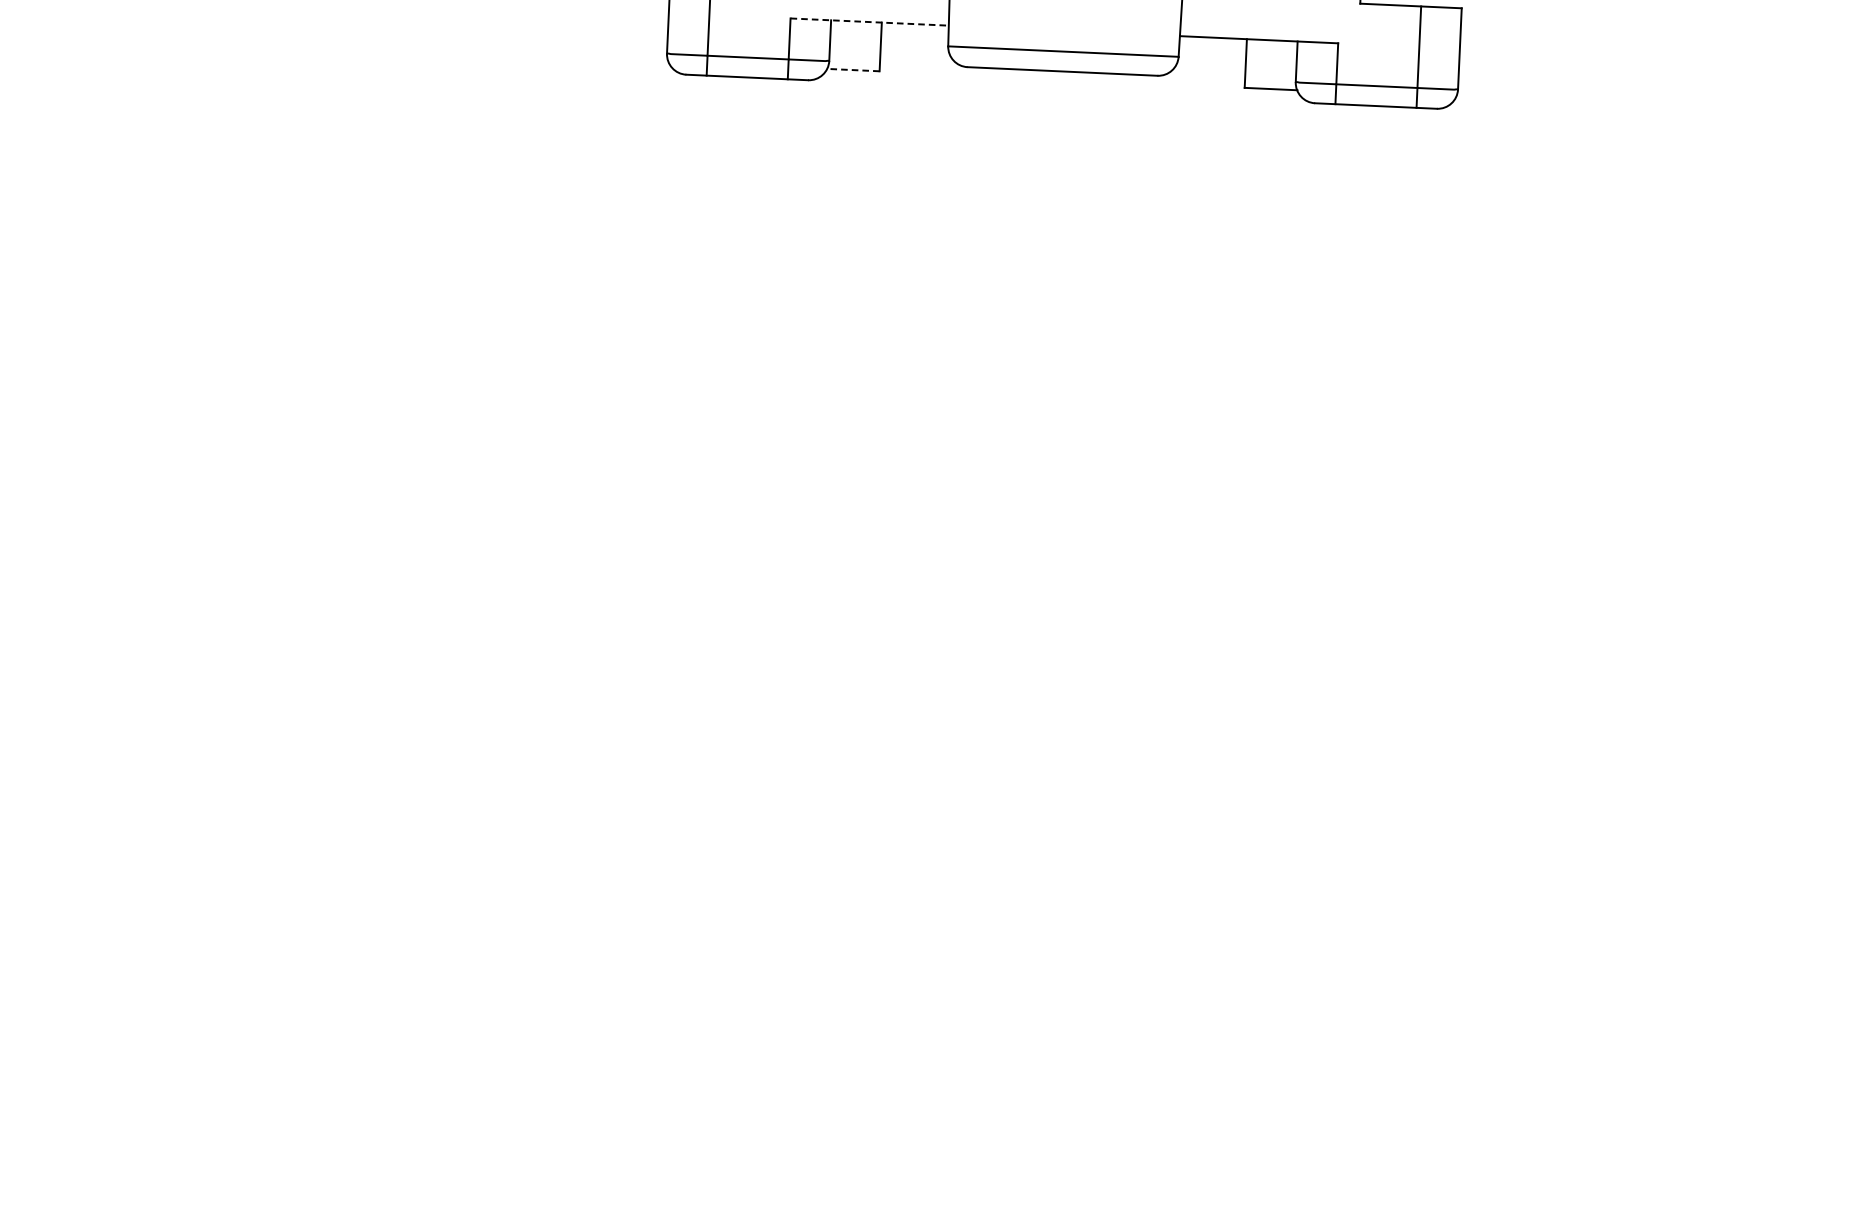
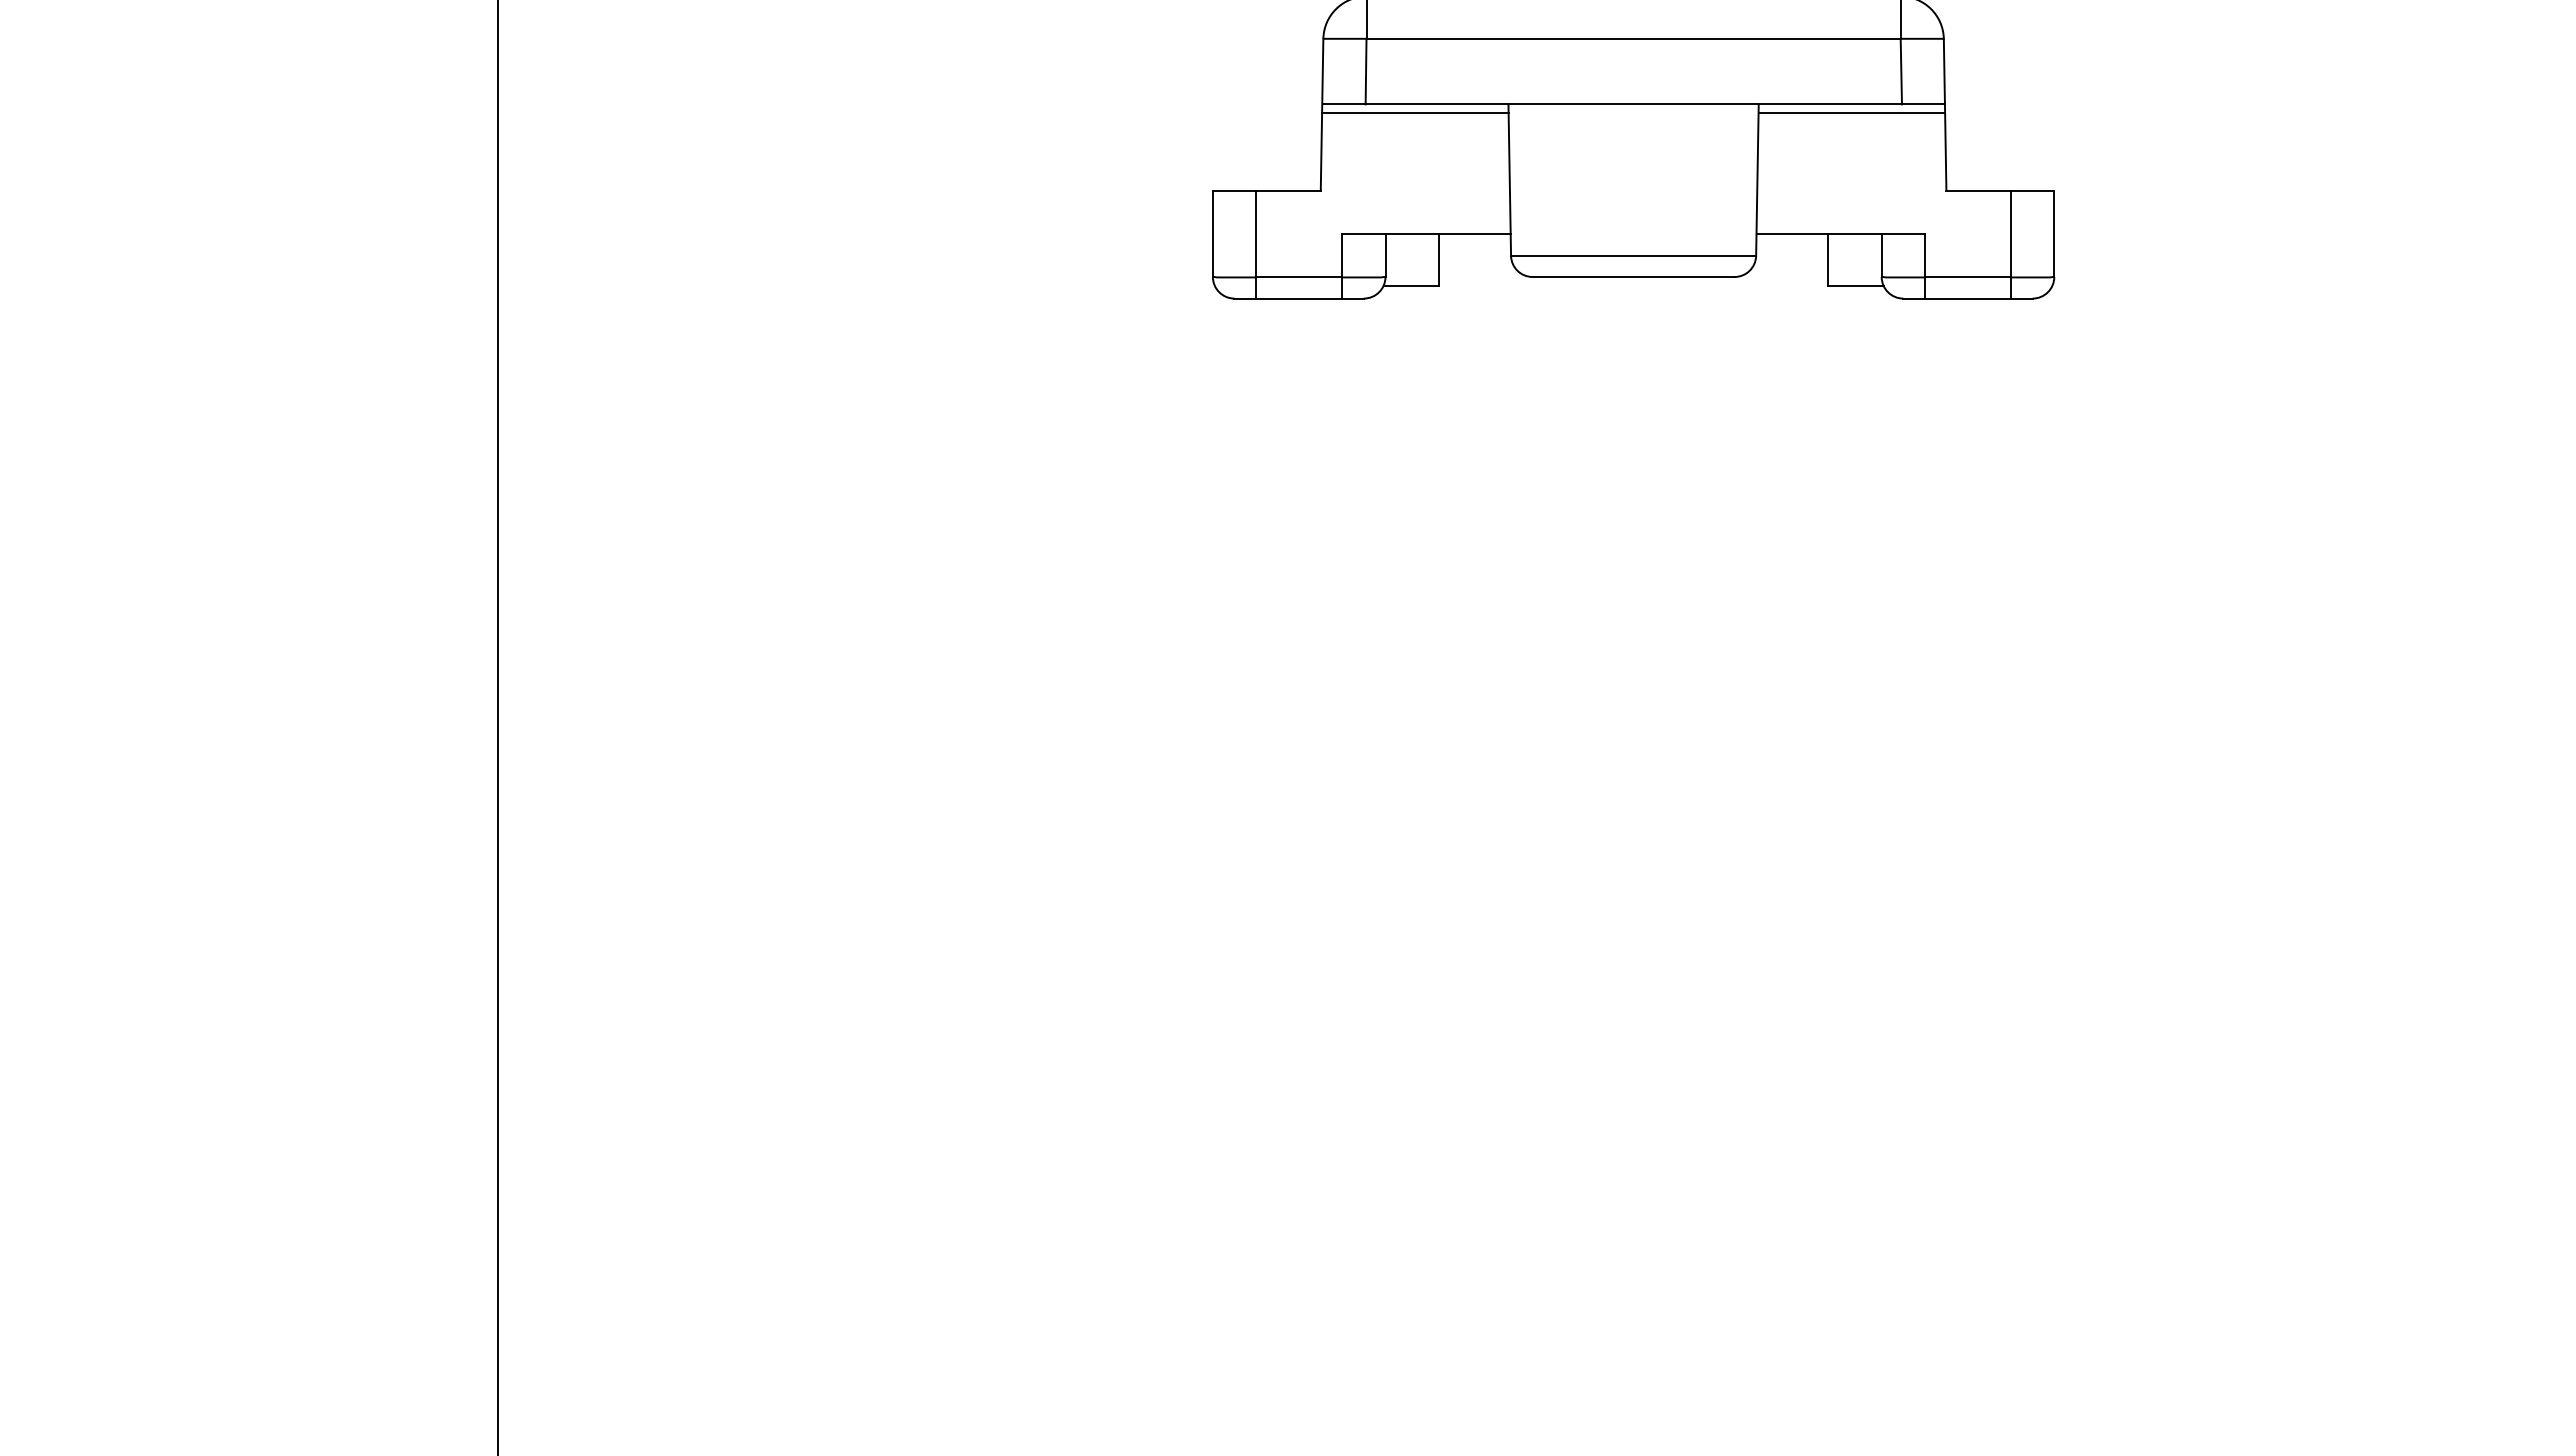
line: (870, 21) -> (1427, 233), dashed -> solid
line: (853, 69) -> (1411, 285), dashed -> solid

